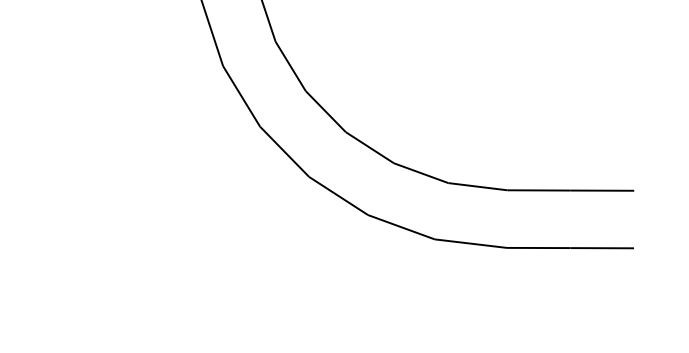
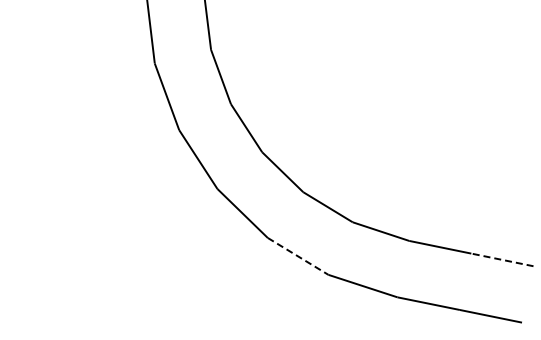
line: (602, 190) -> (502, 259), solid -> dashed
line: (401, 227) -> (298, 256), solid -> dashed

